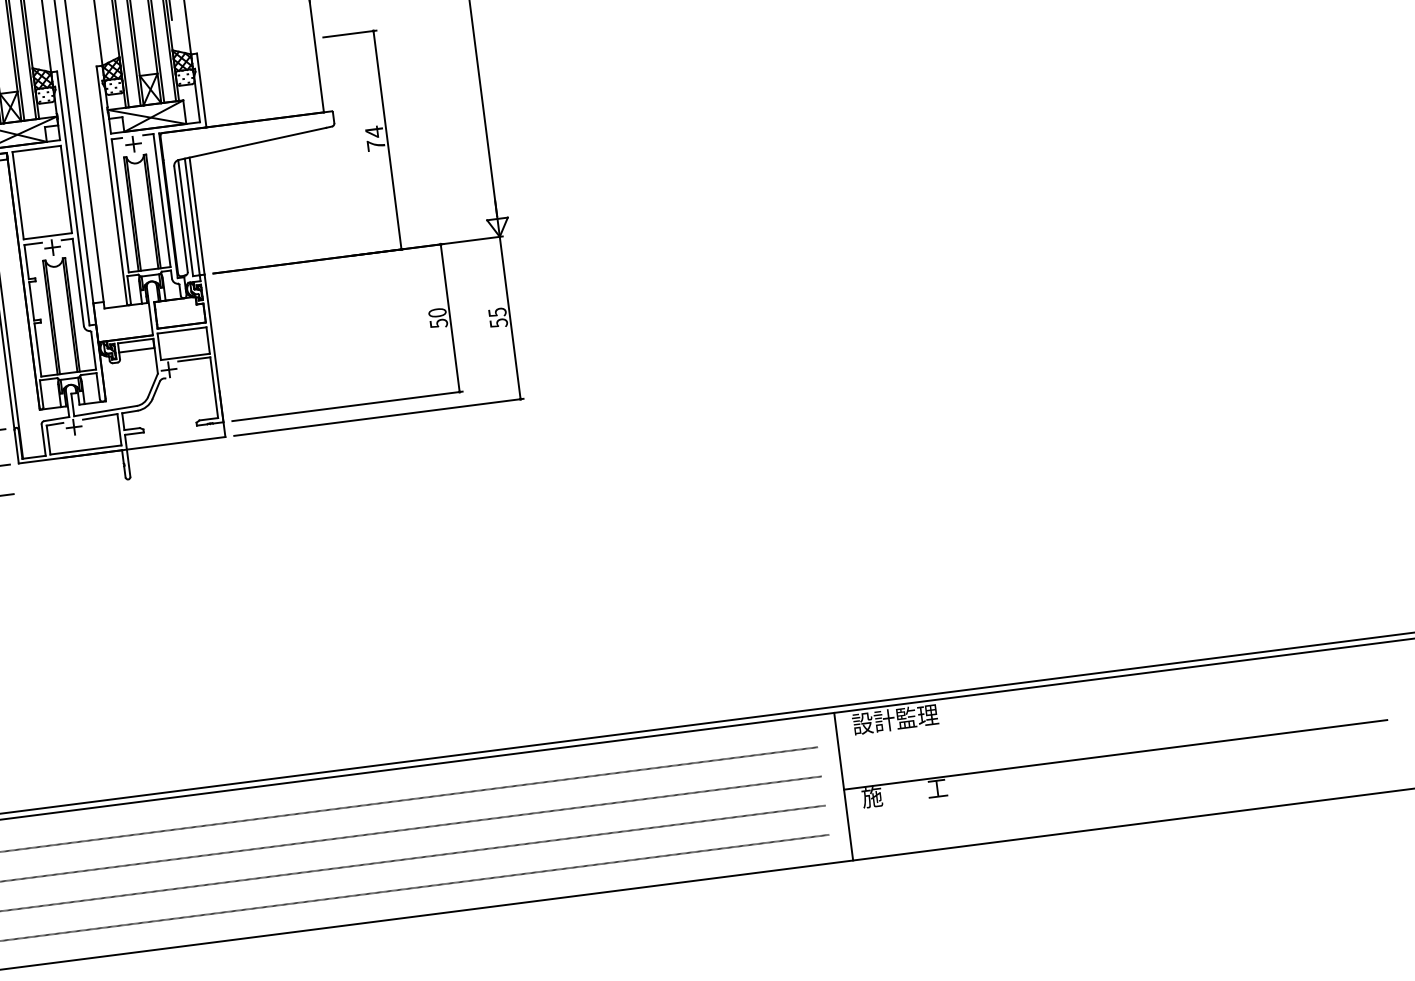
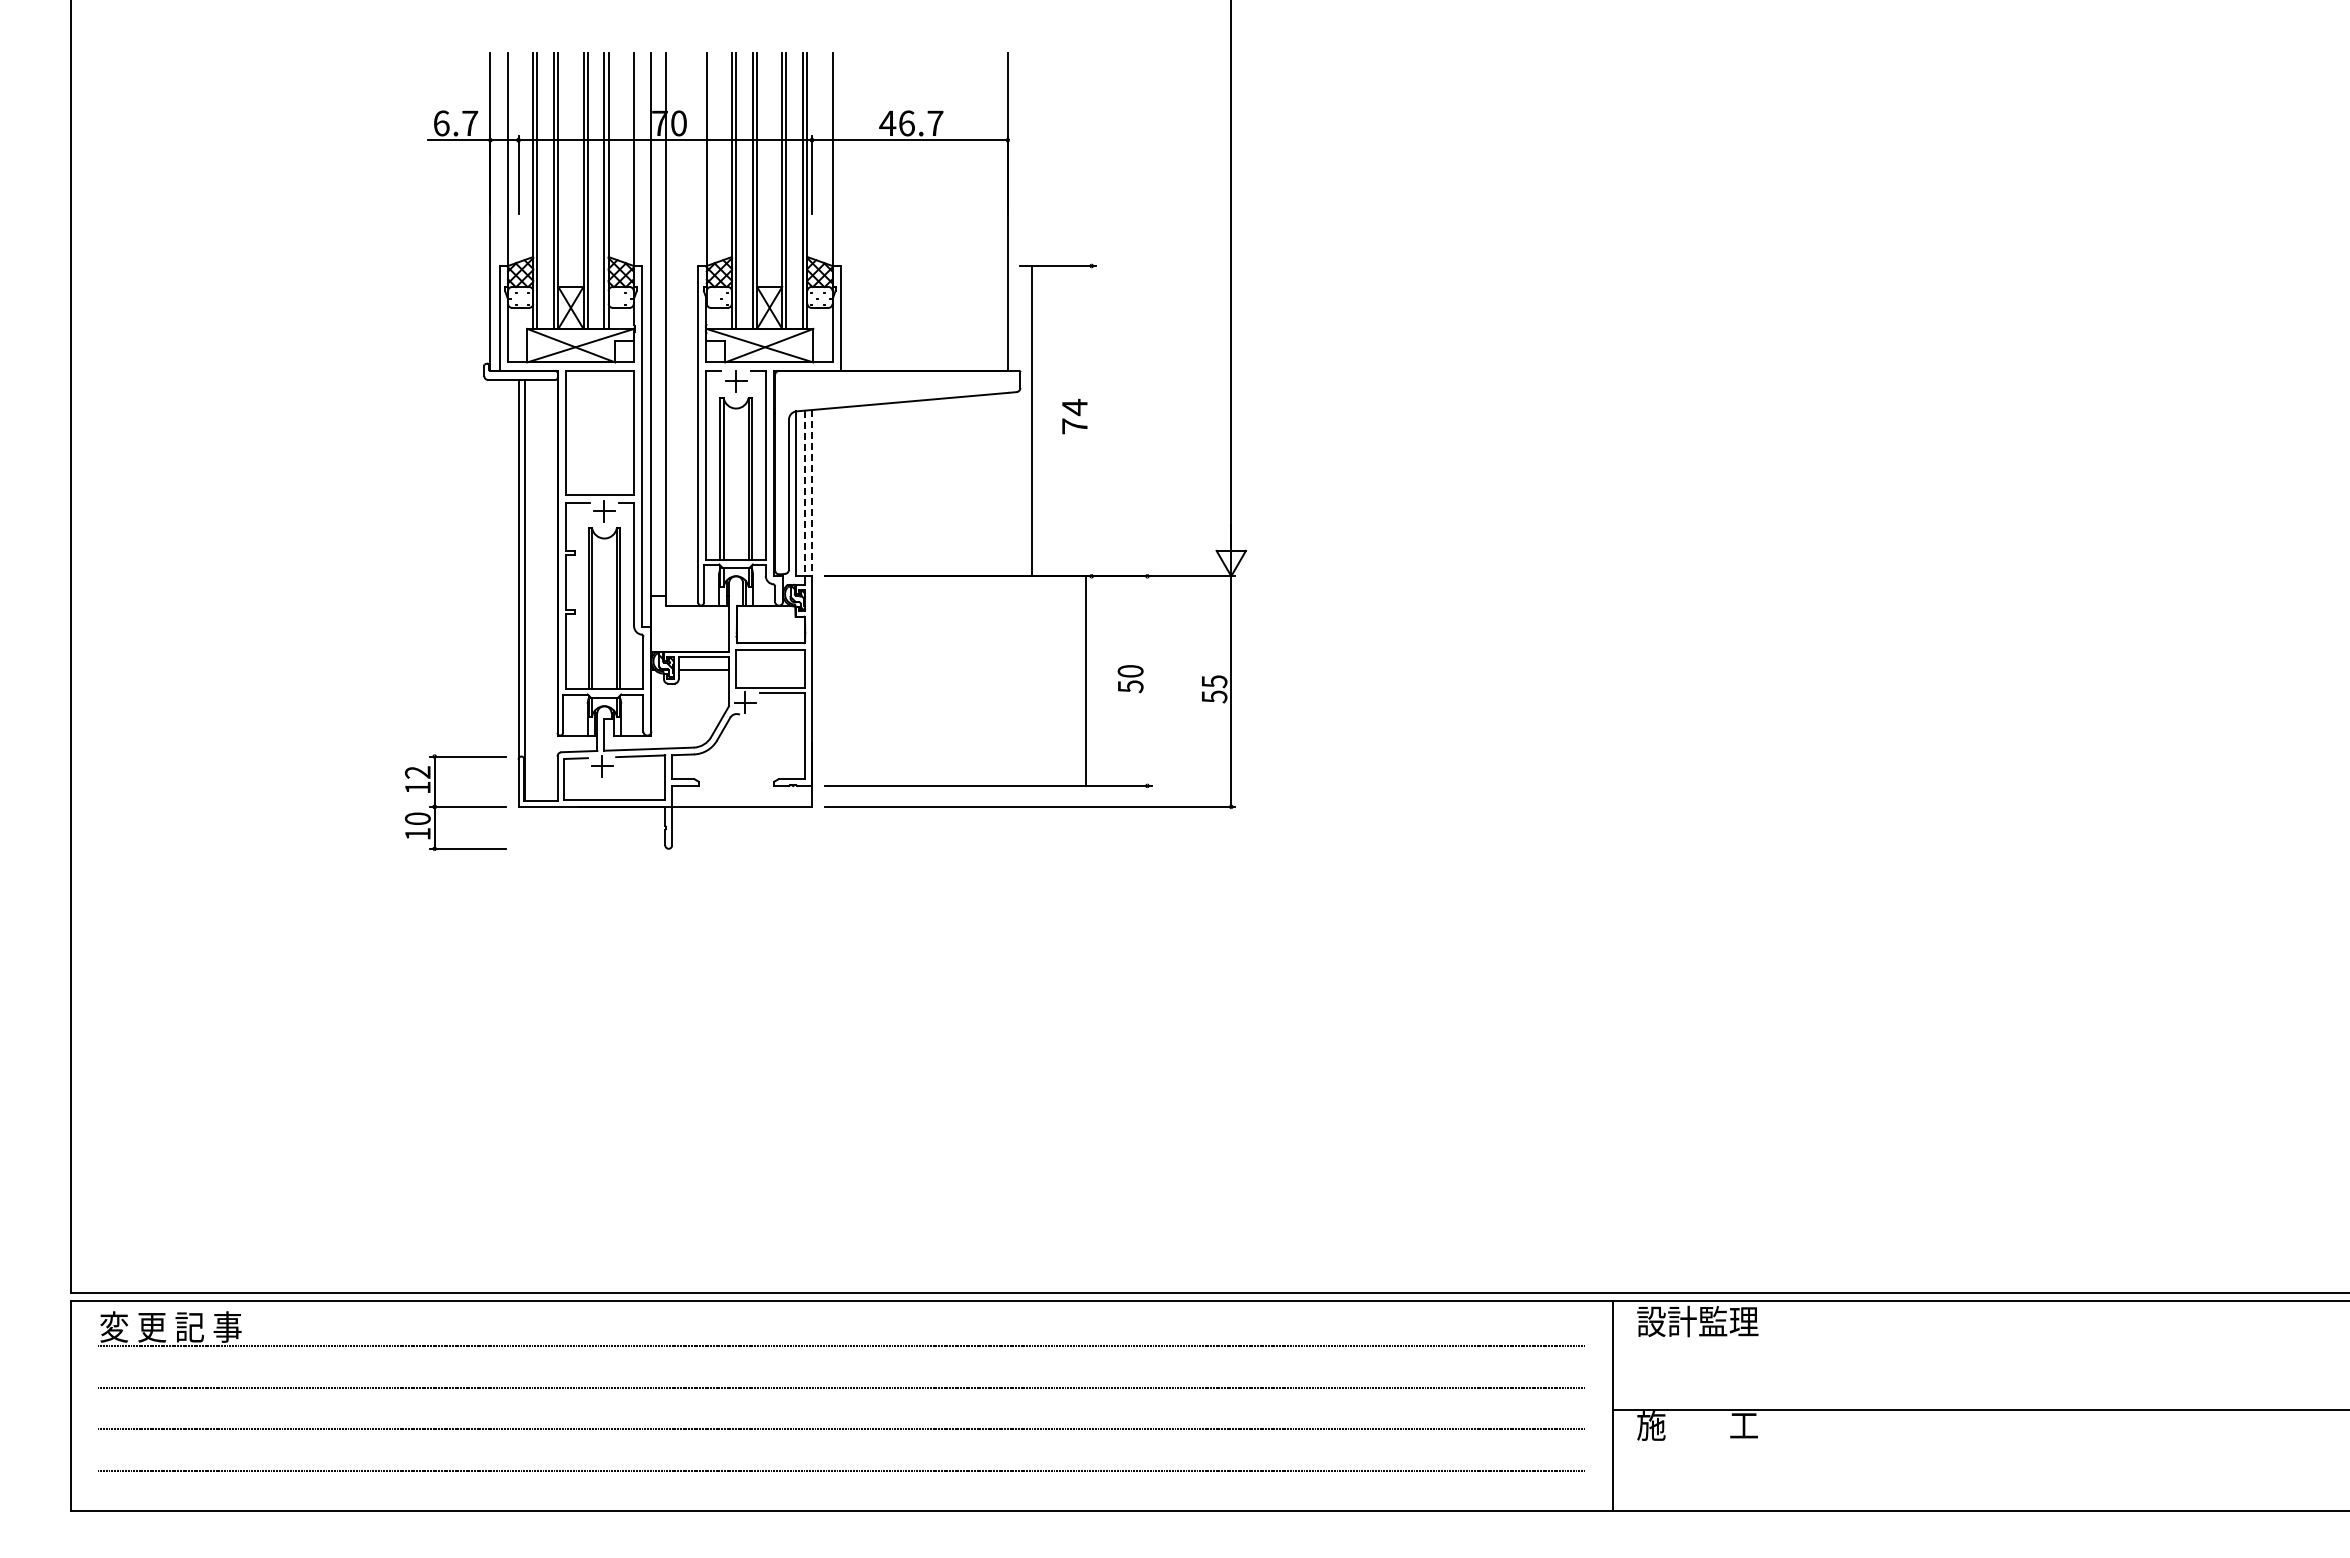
line: (387, 140) -> (1031, 421), moved
line: (192, 216) -> (805, 493), solid -> dashed
line: (197, 216) -> (812, 493), solid -> dashed
line: (450, 317) -> (1086, 680), moved

